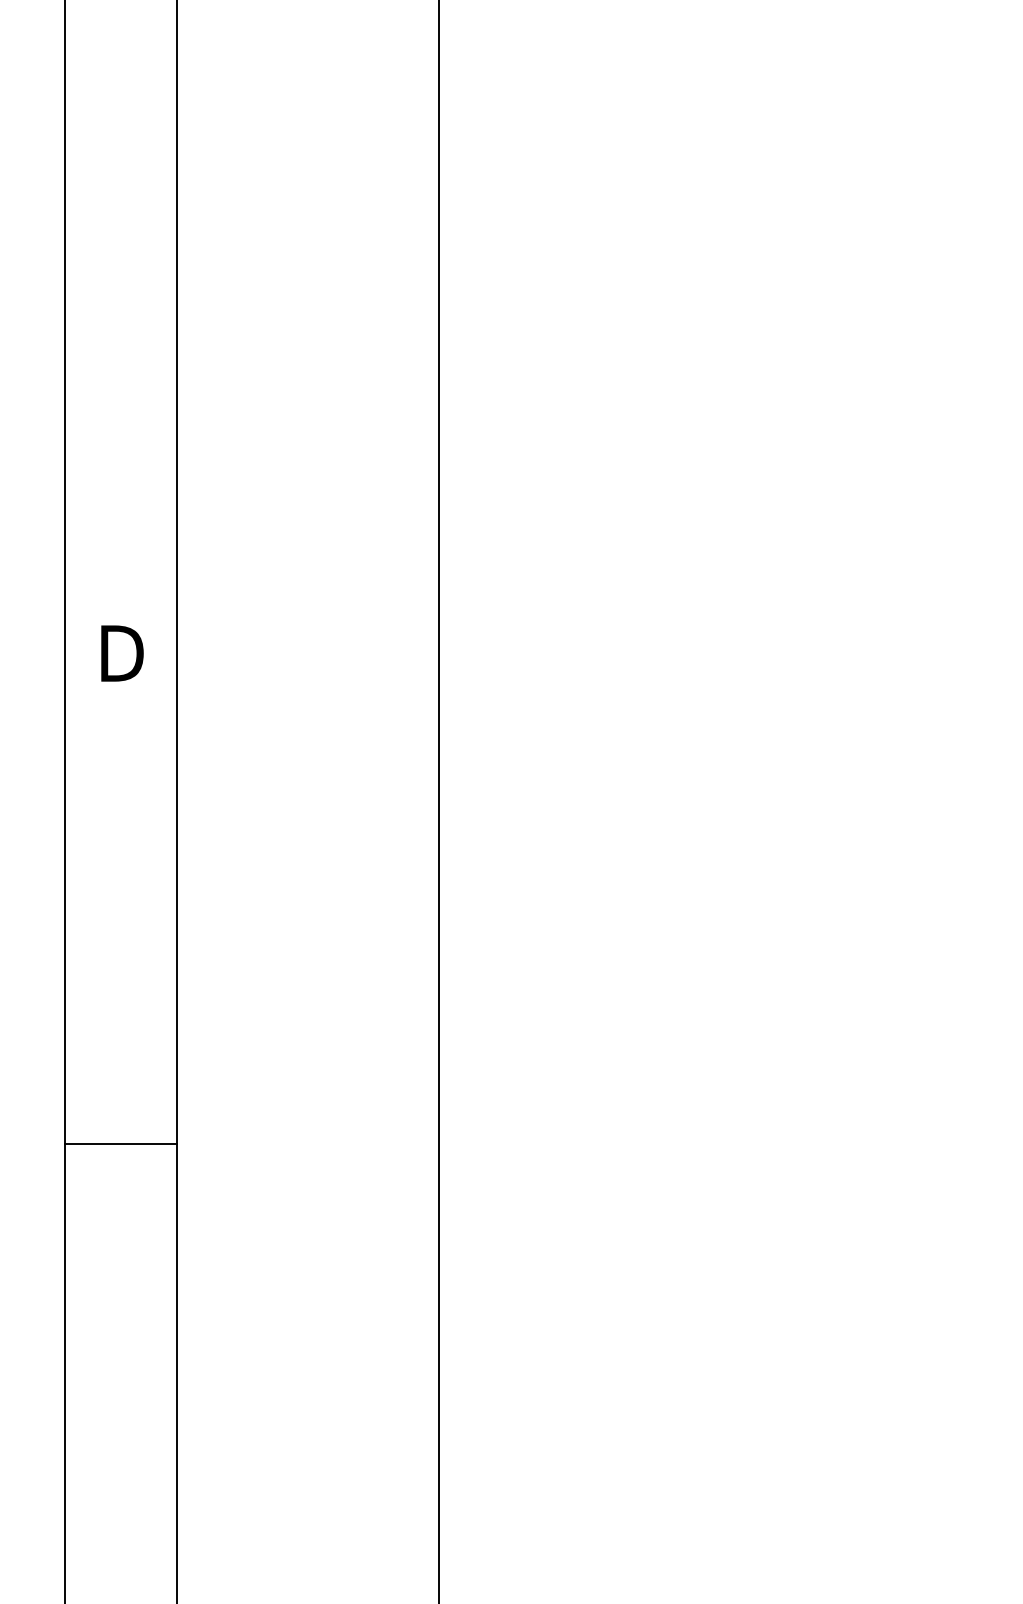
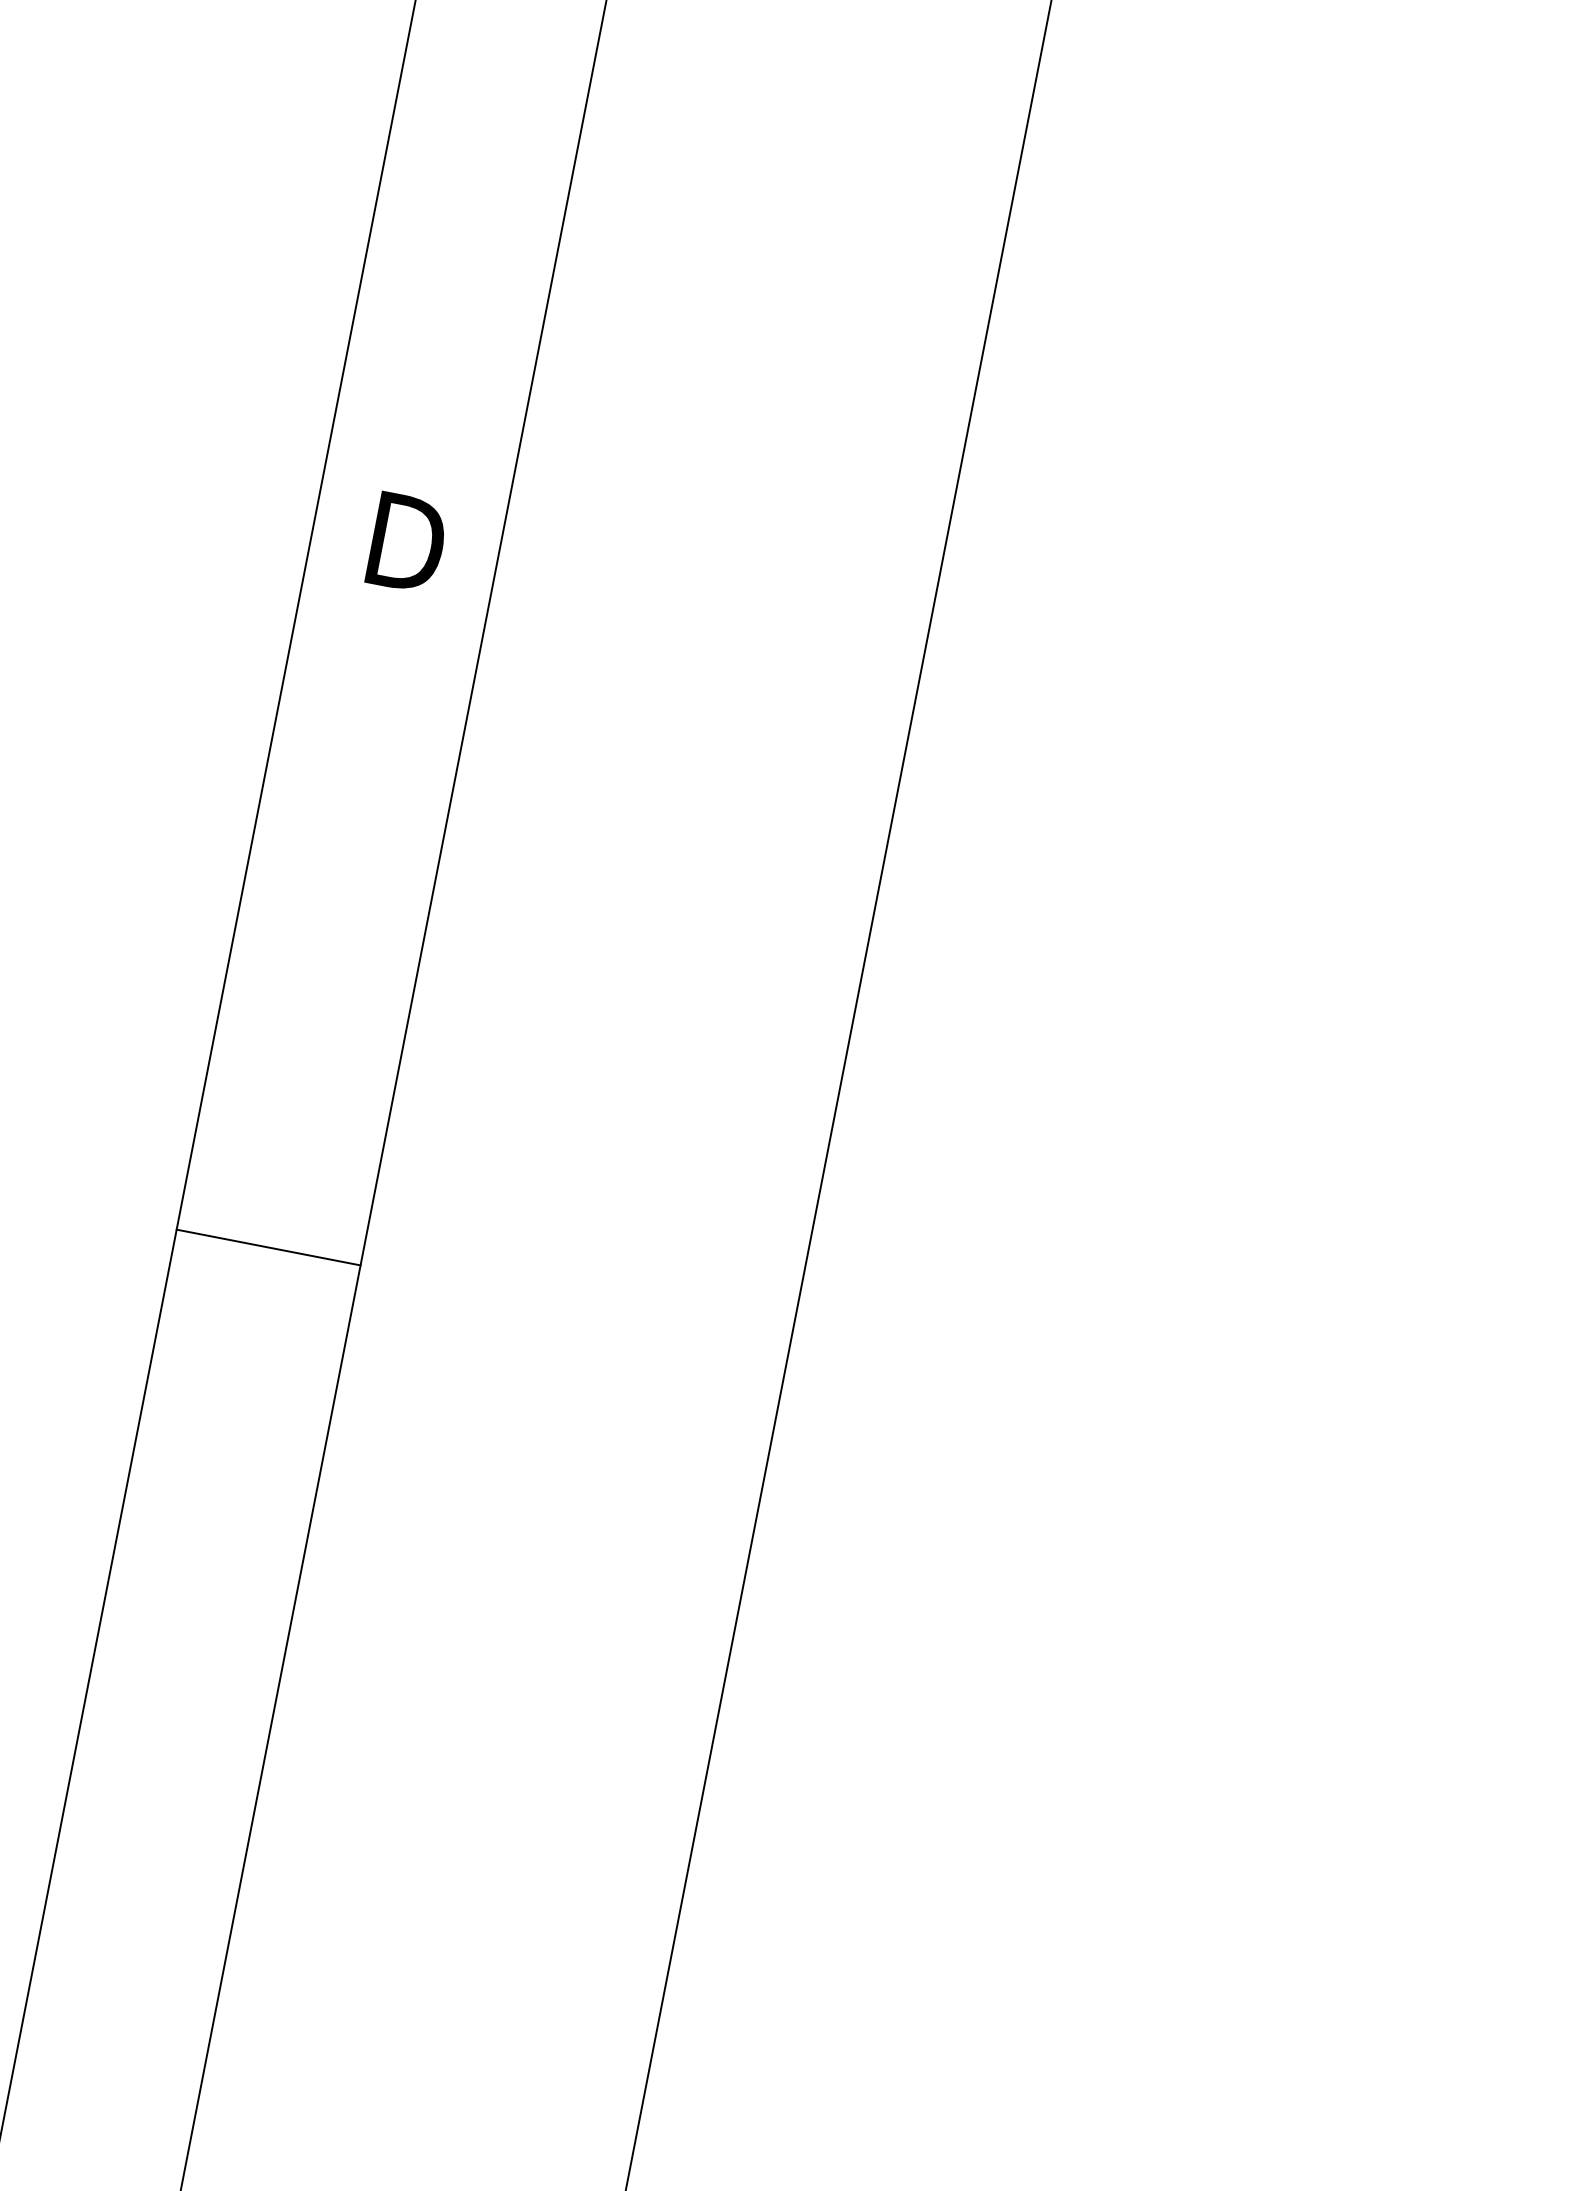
line: (121, 1144) -> (269, 1248), moved

